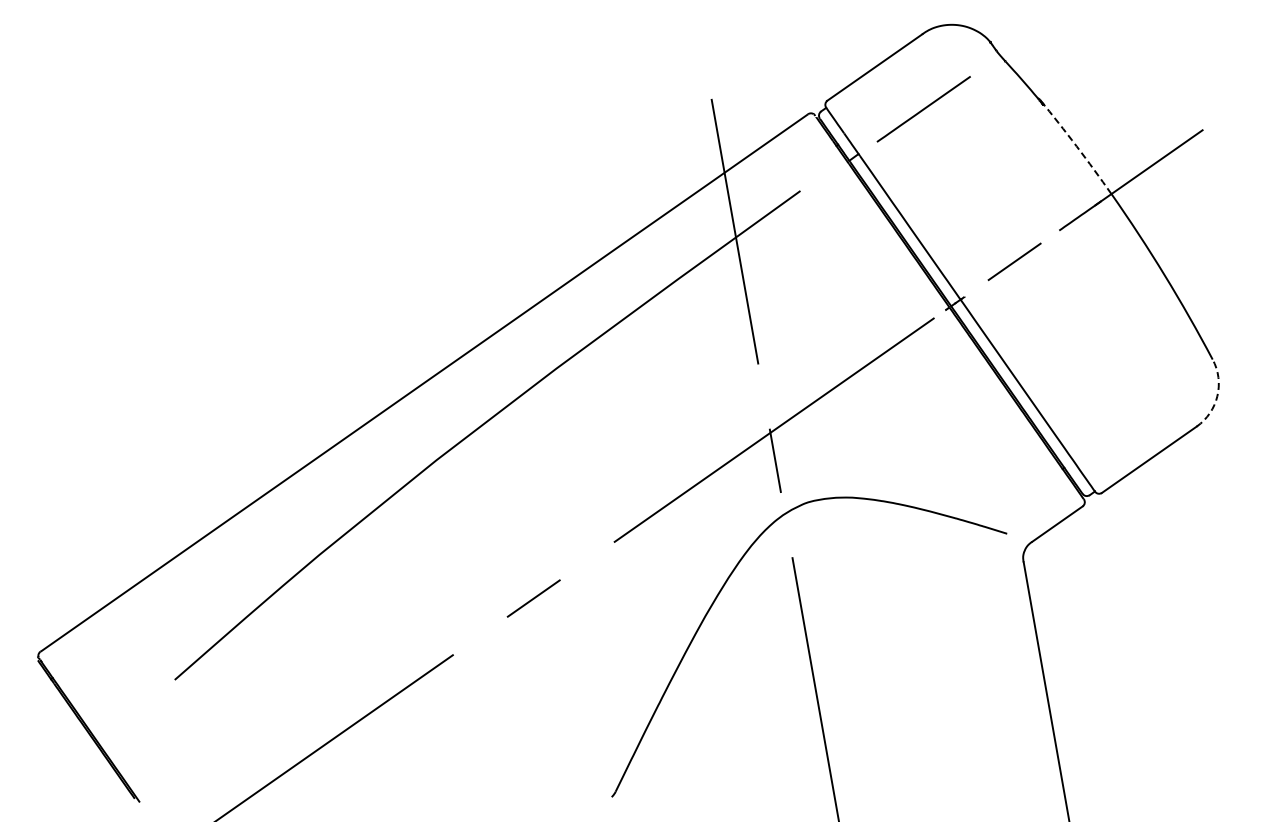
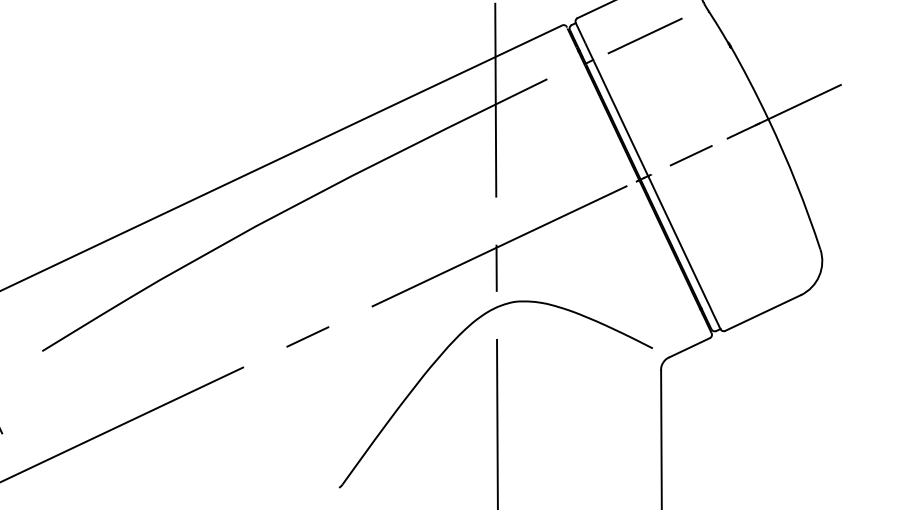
arc: (1076, 146) -> (749, 81), dashed -> solid
arc: (1217, 396) -> (819, 276), dashed -> solid

